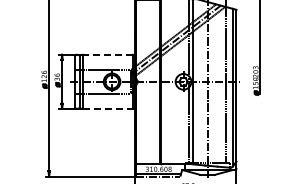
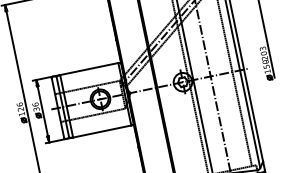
line: (107, 54) -> (88, 68), dashed -> solid
line: (108, 108) -> (102, 130), dashed -> solid

